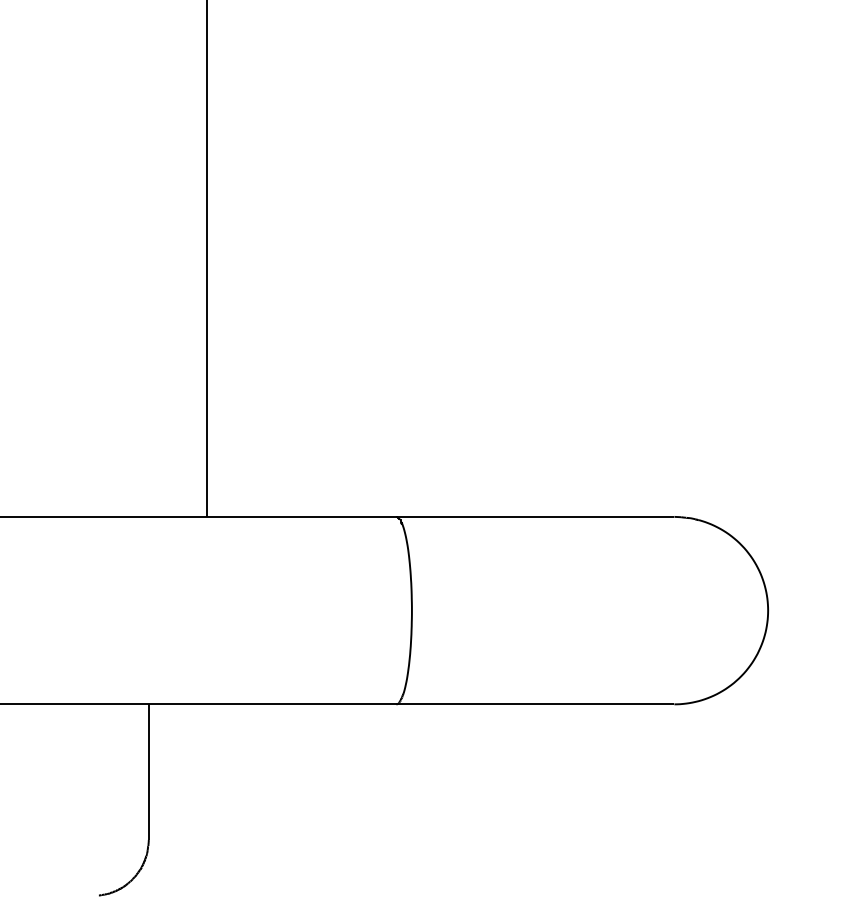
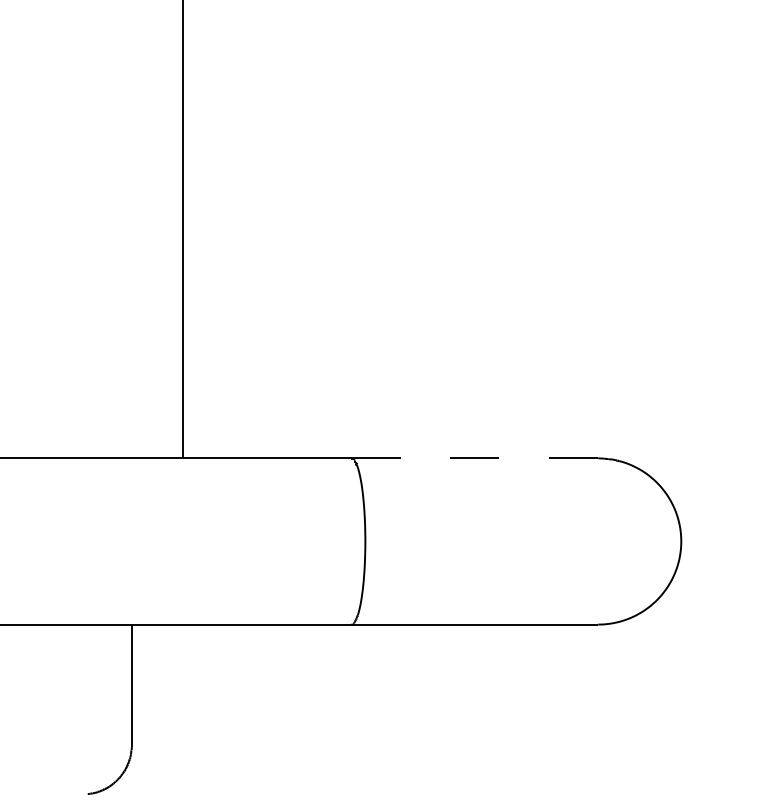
line: (534, 516) -> (474, 457), solid -> dashed

